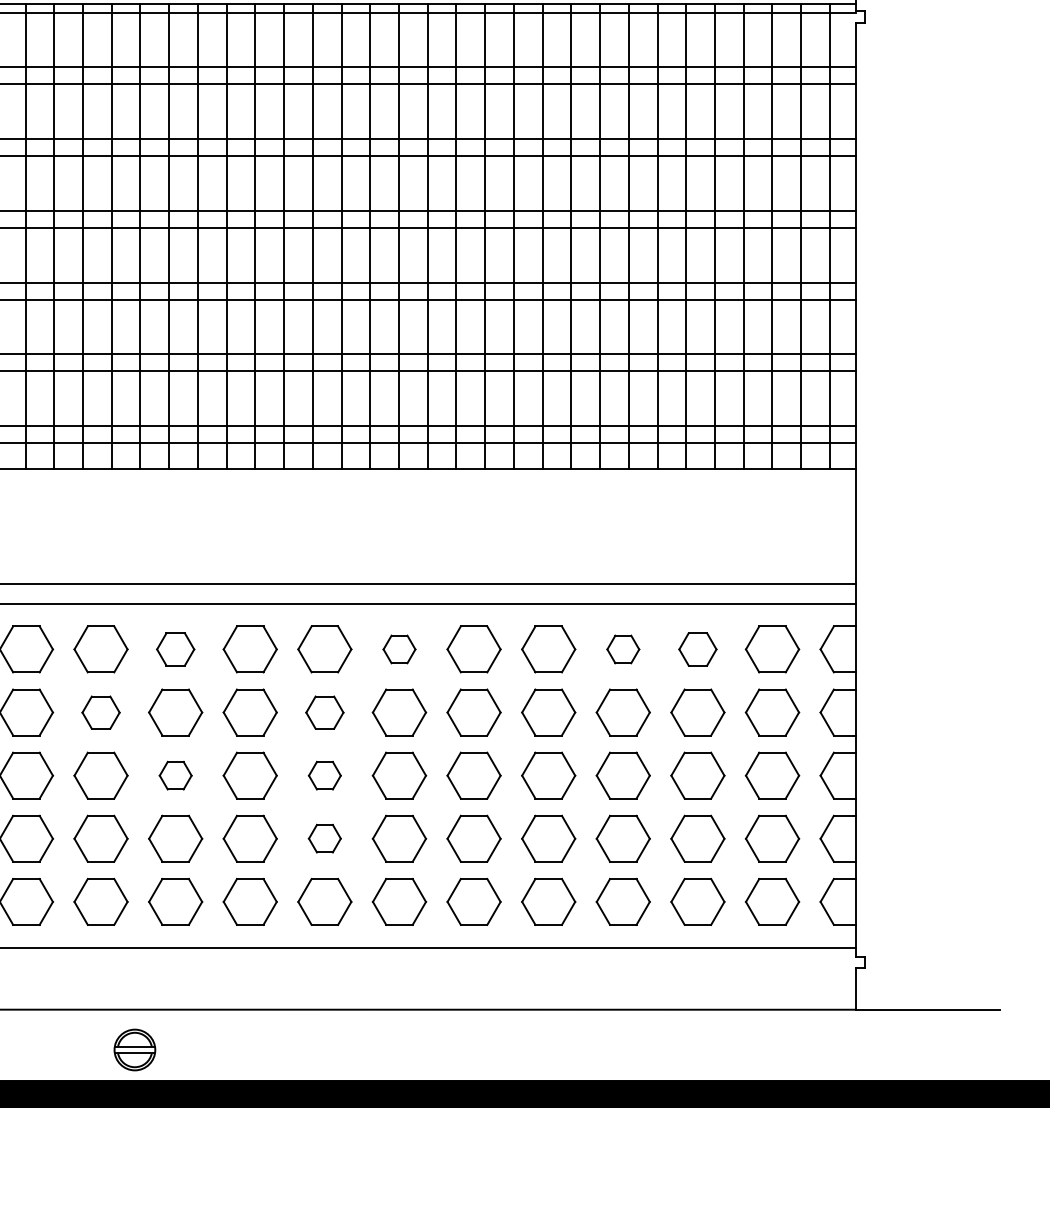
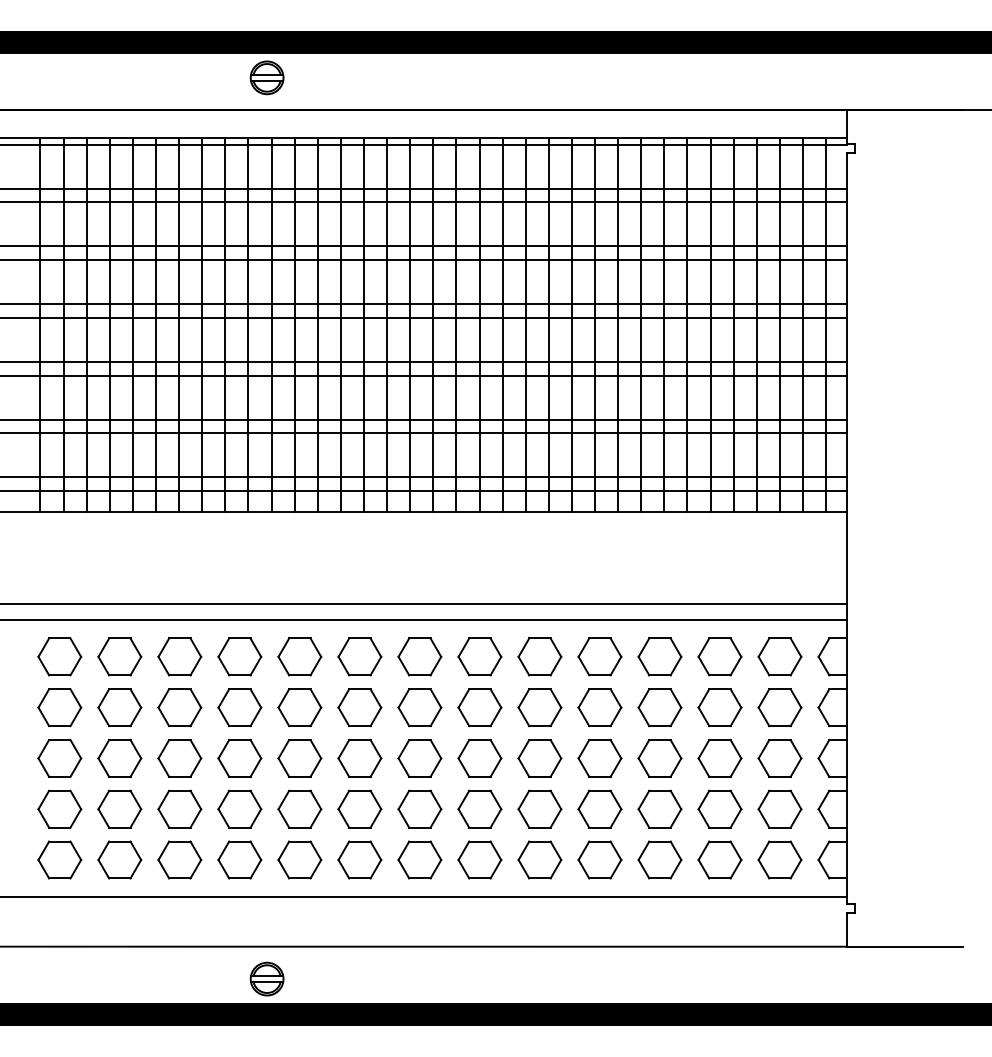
part: (175, 648) -> (299, 656), size x1.43
part: (398, 648) -> (479, 656), size x1.67
part: (622, 648) -> (659, 656), size x1.67
part: (697, 648) -> (719, 656), size x1.43
part: (100, 712) -> (239, 707), size x1.43
part: (324, 712) -> (419, 707), size x1.43
part: (175, 775) -> (299, 758), size x1.67
part: (324, 775) -> (419, 758), size x1.67
part: (324, 837) -> (419, 808), size x1.67

